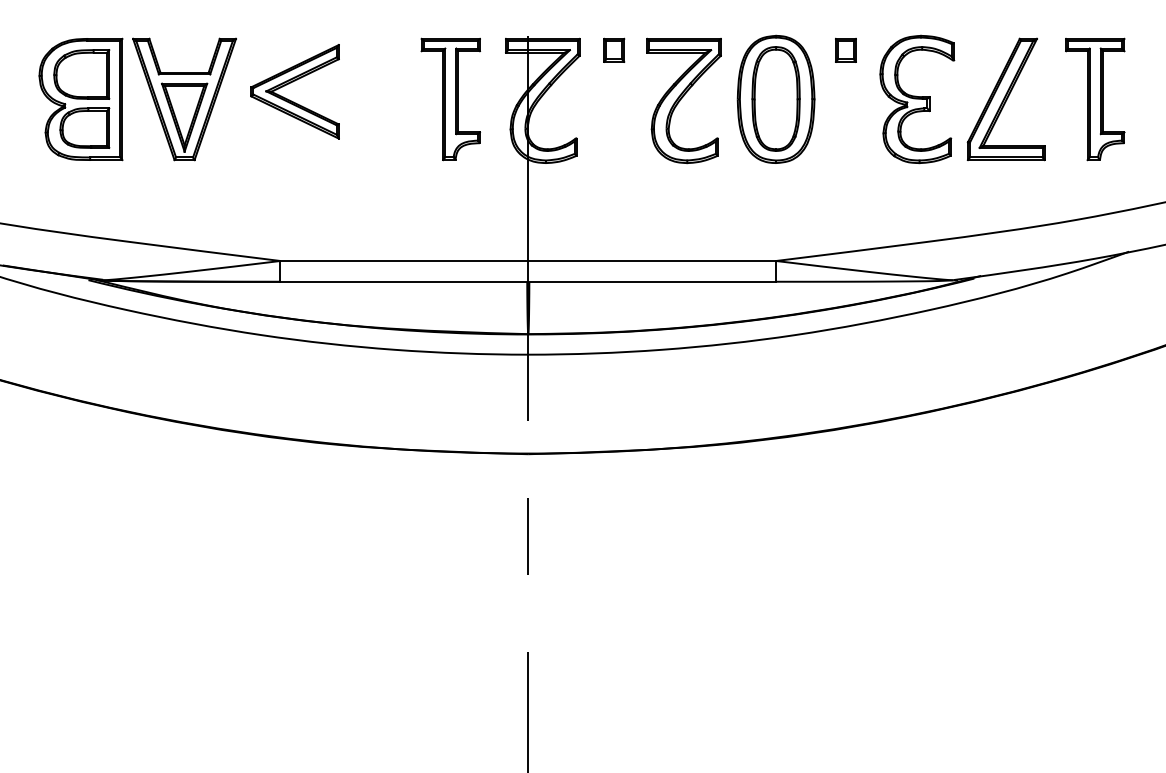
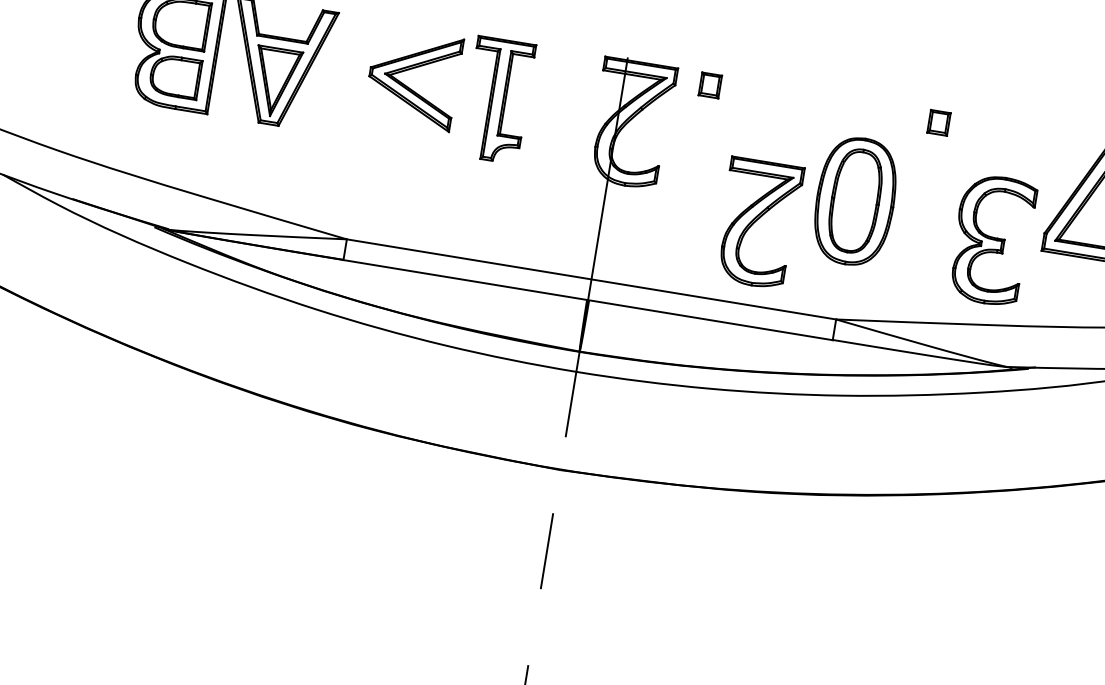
part: (291, 83) -> (411, 70), moved
part: (775, 98) -> (854, 200), moved
part: (450, 99) -> (497, 100), moved
part: (917, 99) -> (992, 240), moved
part: (683, 100) -> (757, 223), moved

